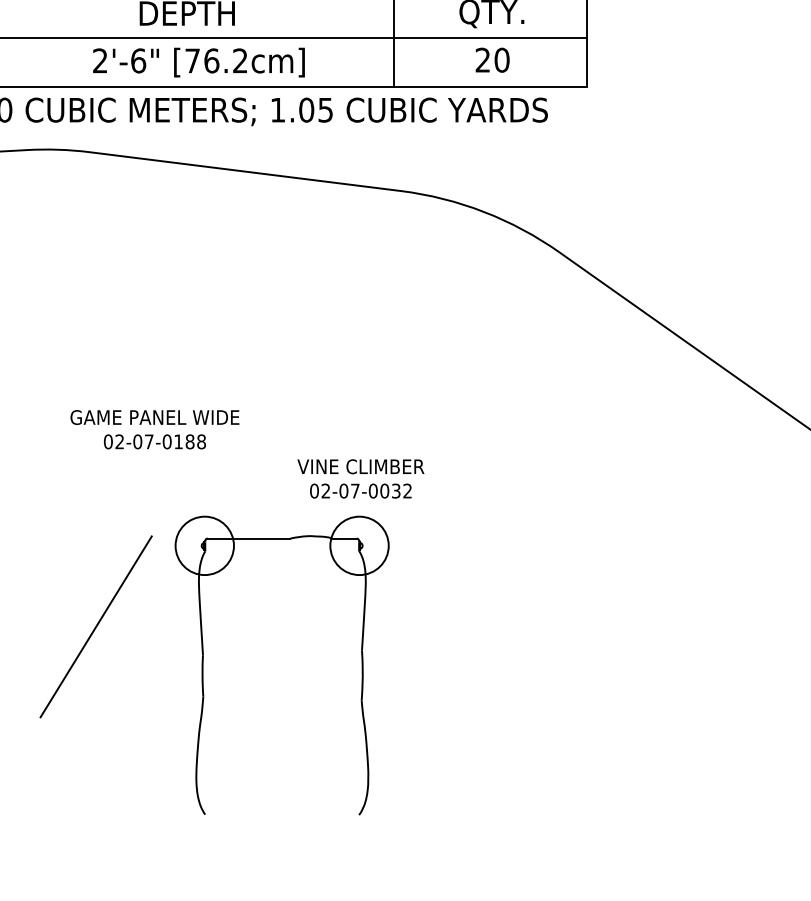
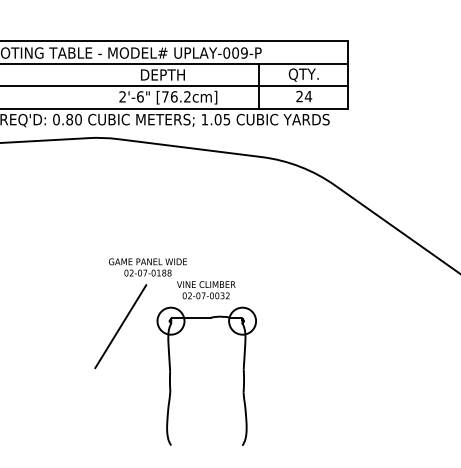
text: (502, 60) -> (308, 96), 20 -> 24
text: (361, 479) -> (206, 290), moved
line: (95, 626) -> (120, 326), moved

